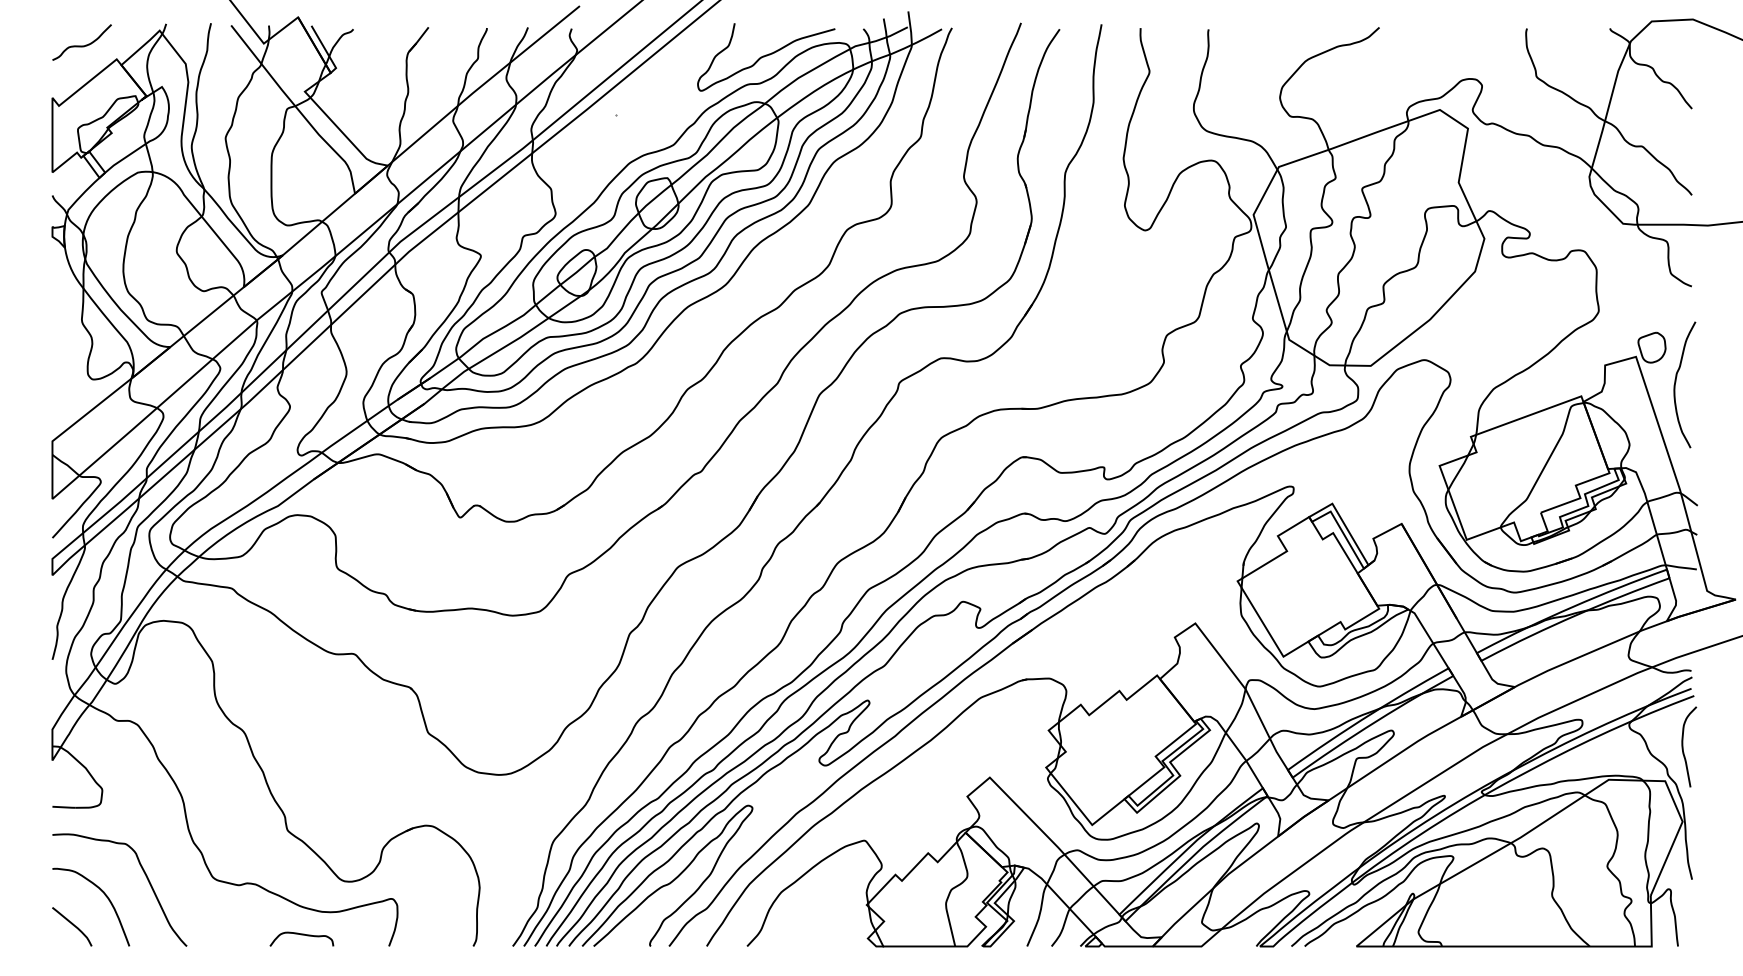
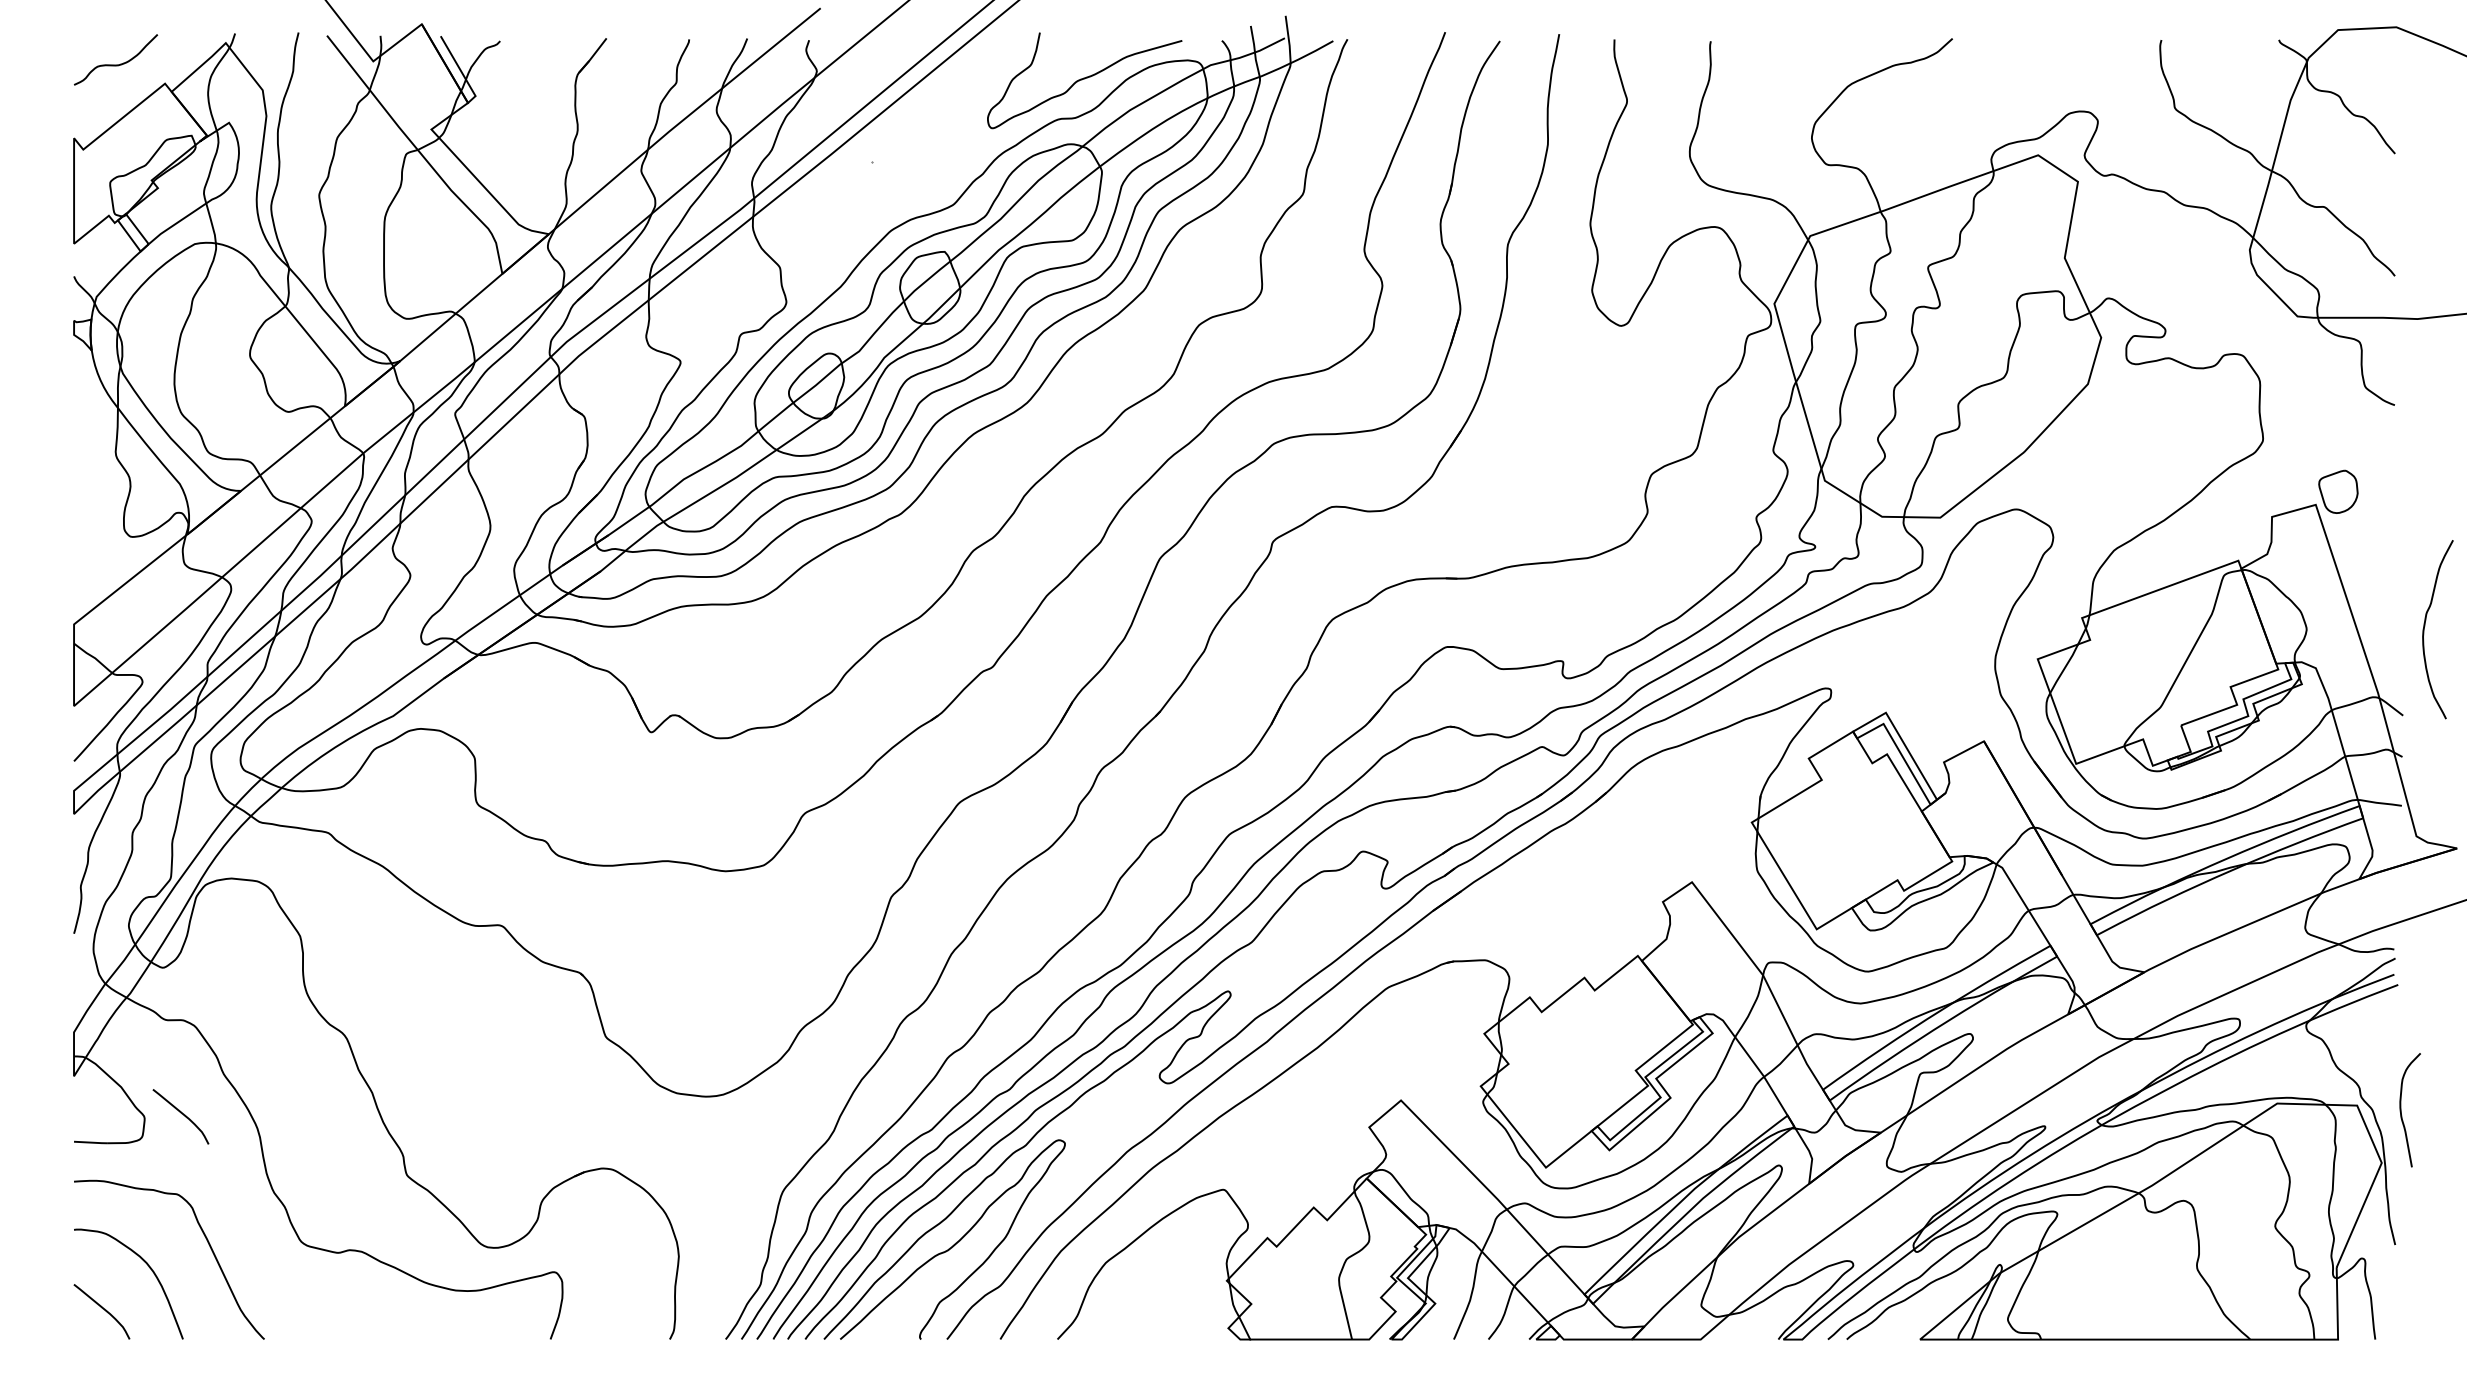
curve: (1676, 382) -> (2425, 626), moved
curve: (1683, 747) -> (2401, 1110), moved
curve: (129, 787) -> (182, 1114), added
curve: (301, 935) -> (426, 1323), removed

